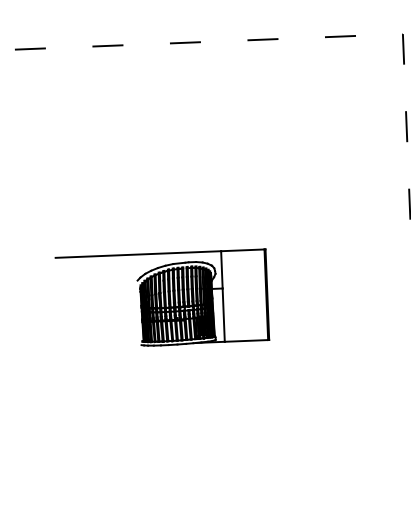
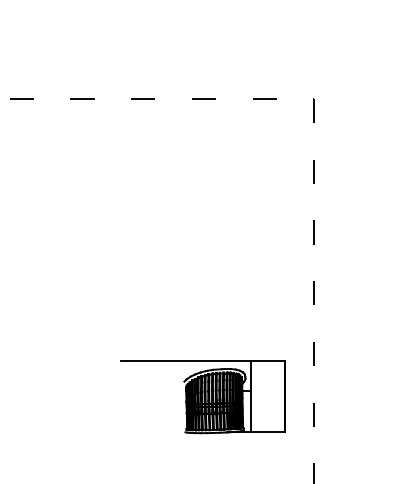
part: (161, 299) -> (202, 397), moved

